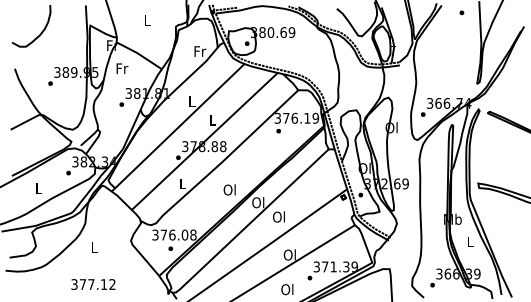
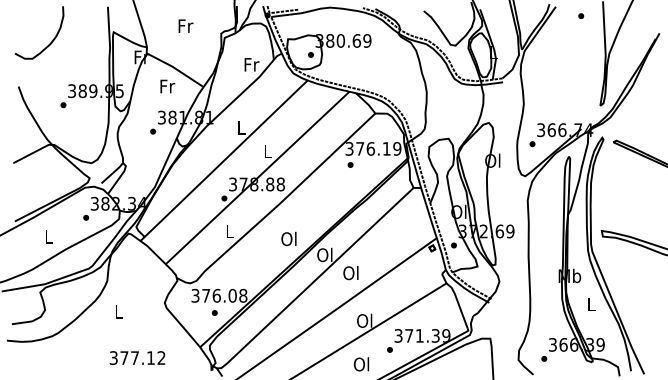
text: (147, 20) -> (185, 25), L -> Fr
text: (122, 68) -> (167, 86), moved
text: (93, 284) -> (137, 358), moved

